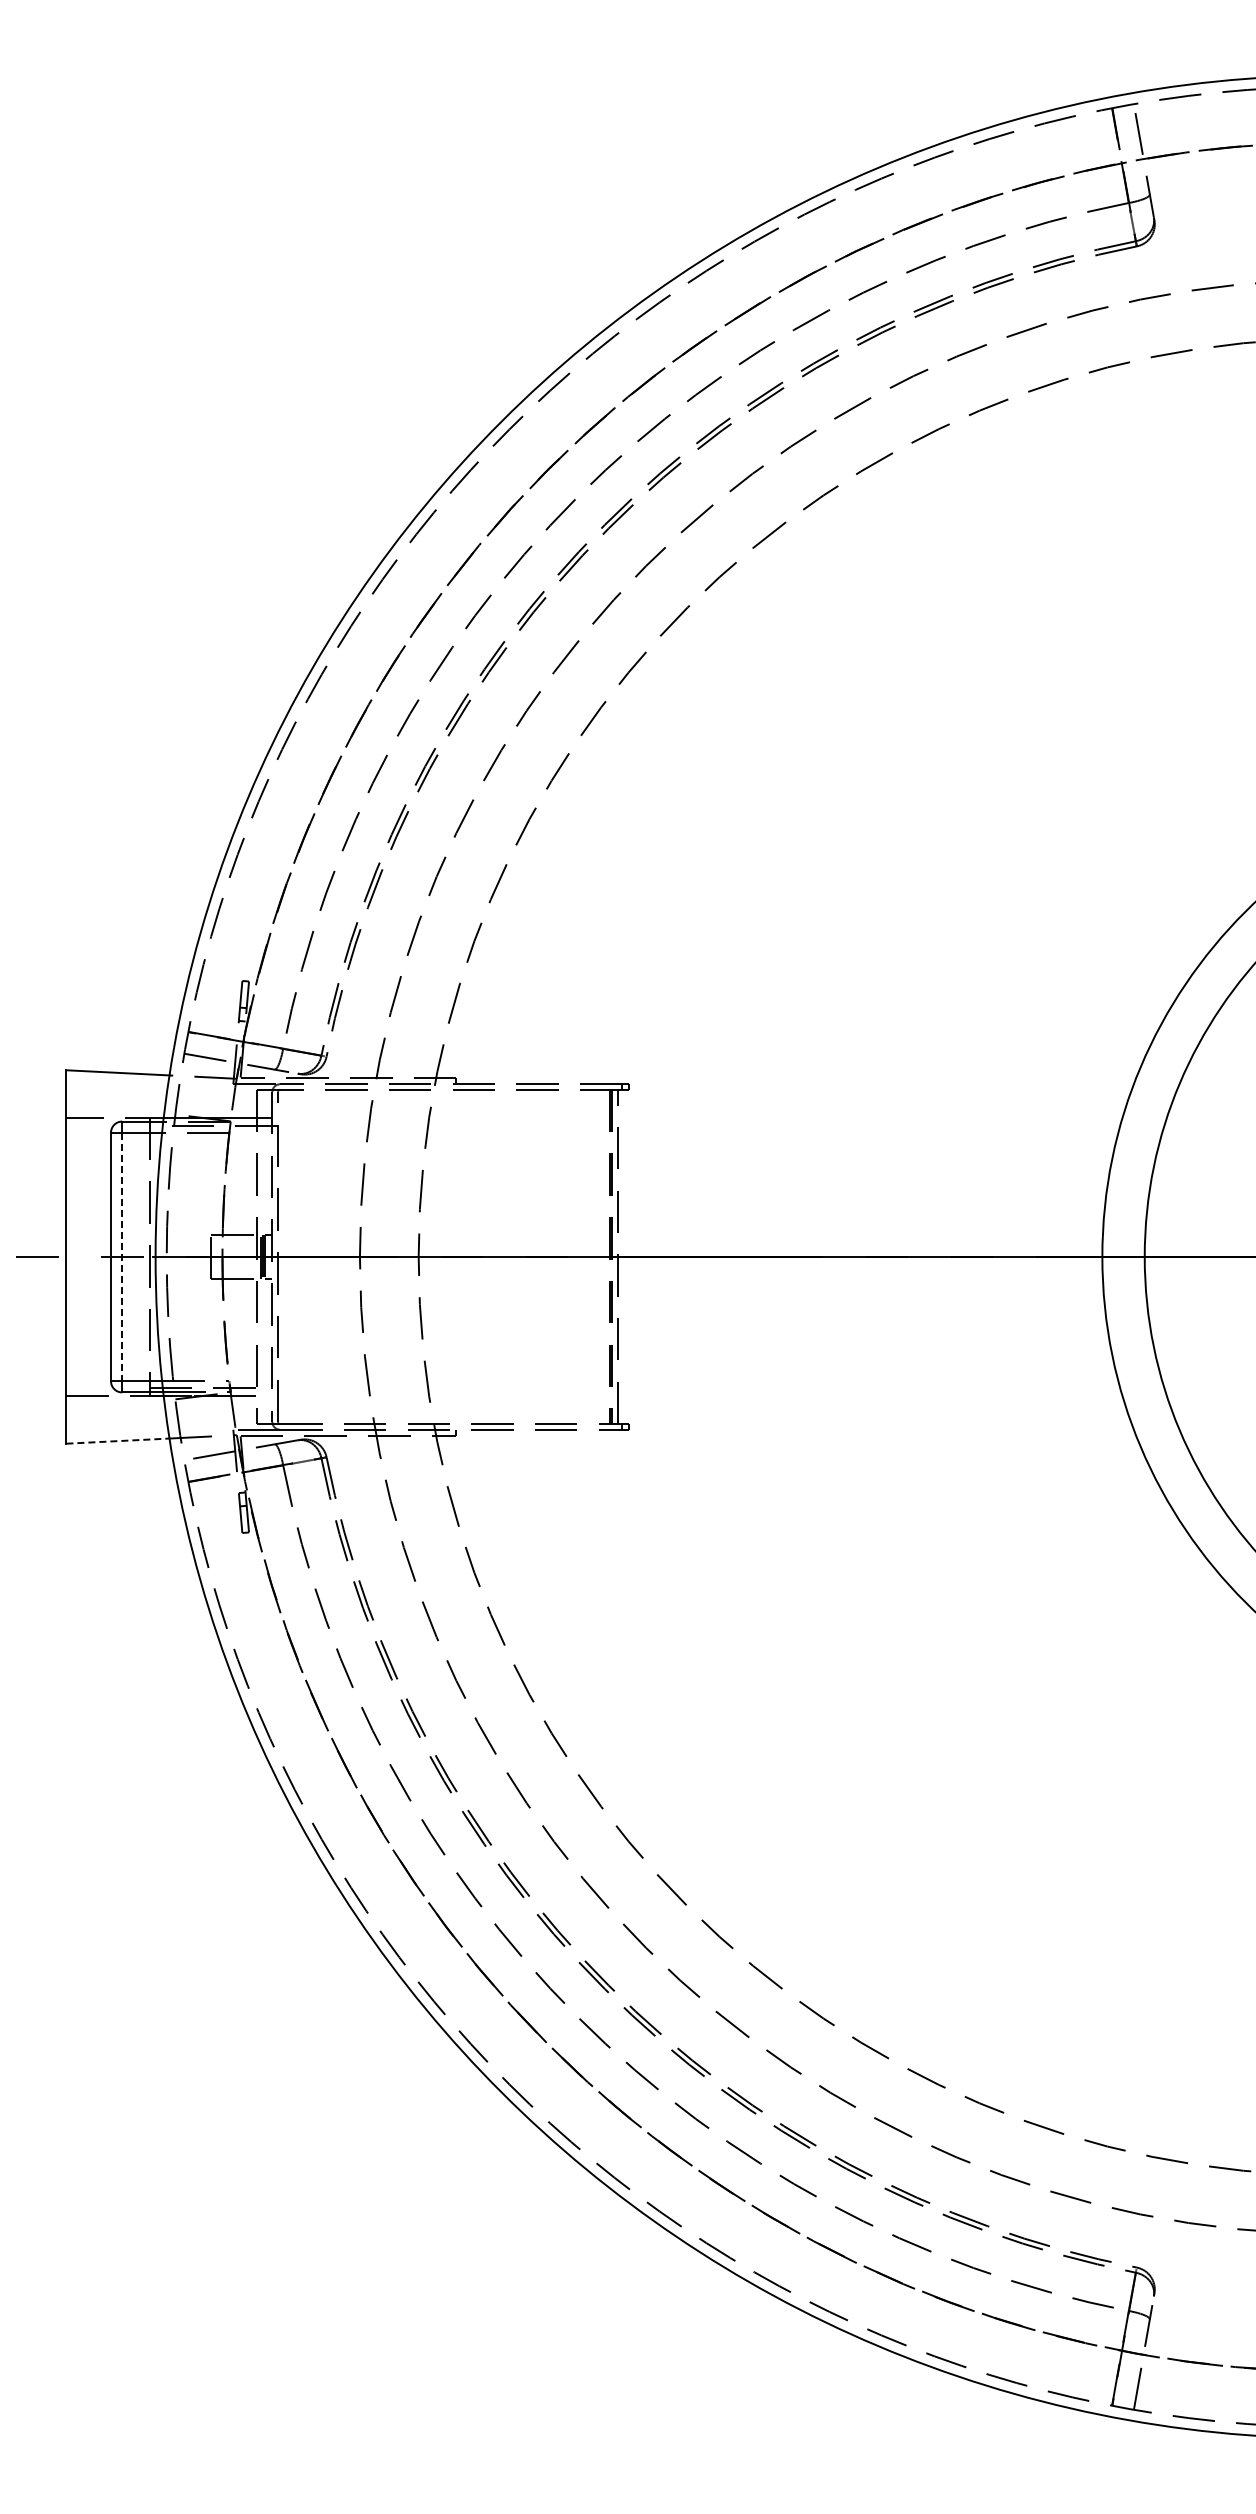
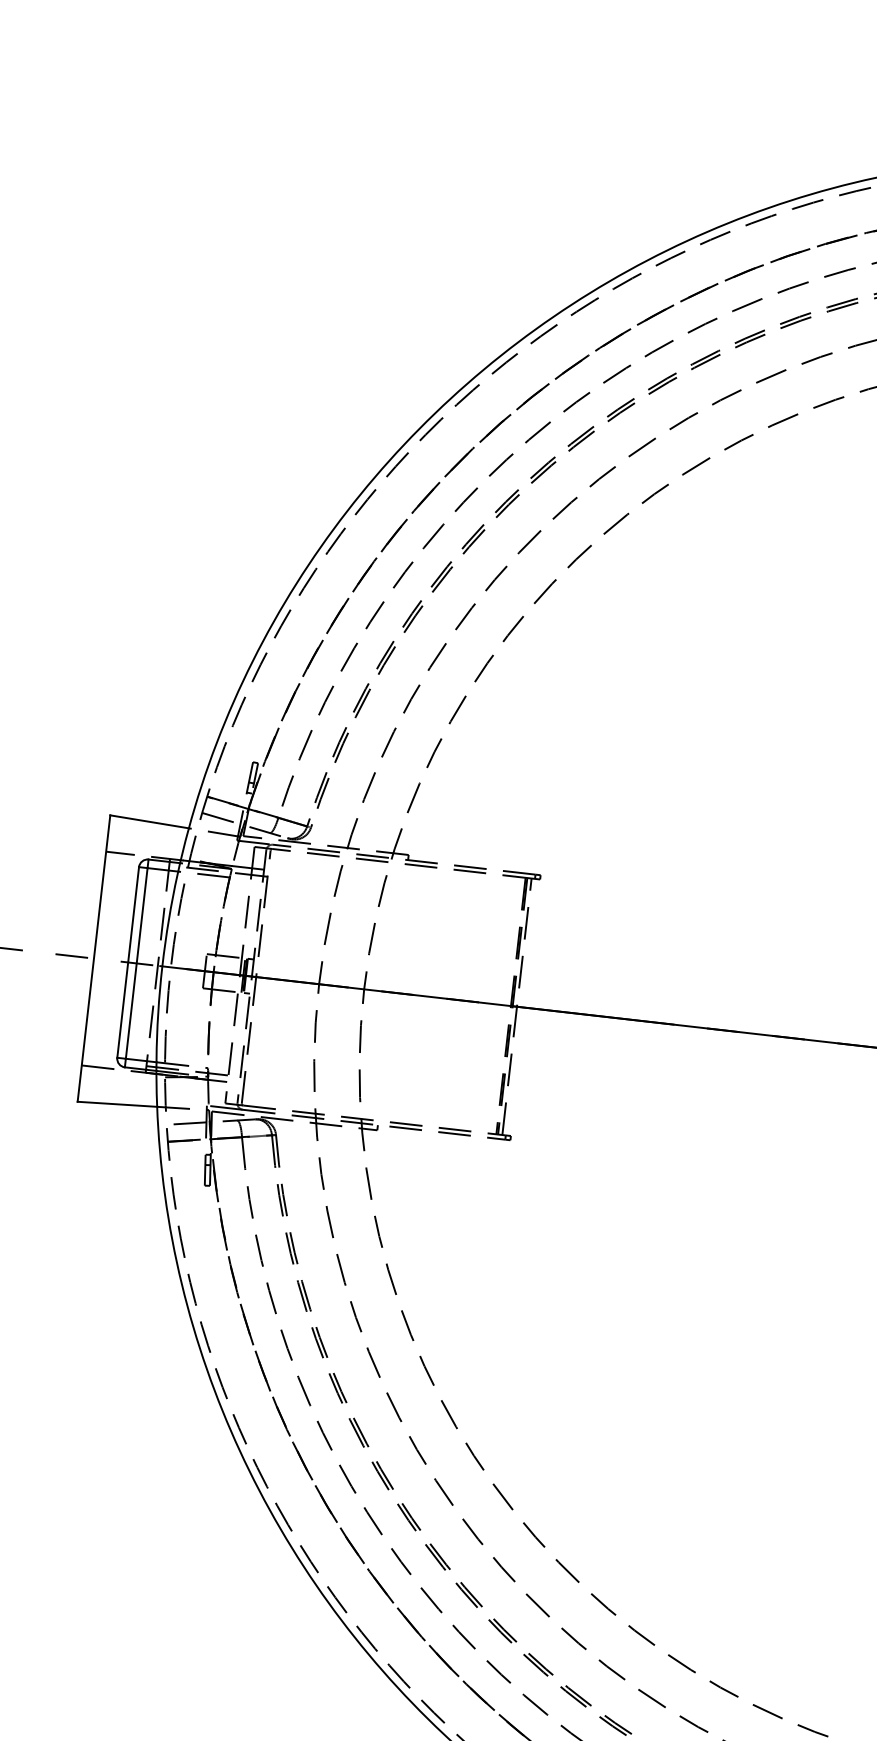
line: (122, 1257) -> (136, 963), dashed -> solid
line: (118, 1441) -> (117, 1104), dashed -> solid

